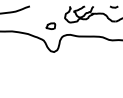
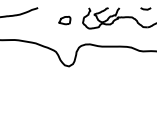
part: (50, 25) -> (64, 19), moved

